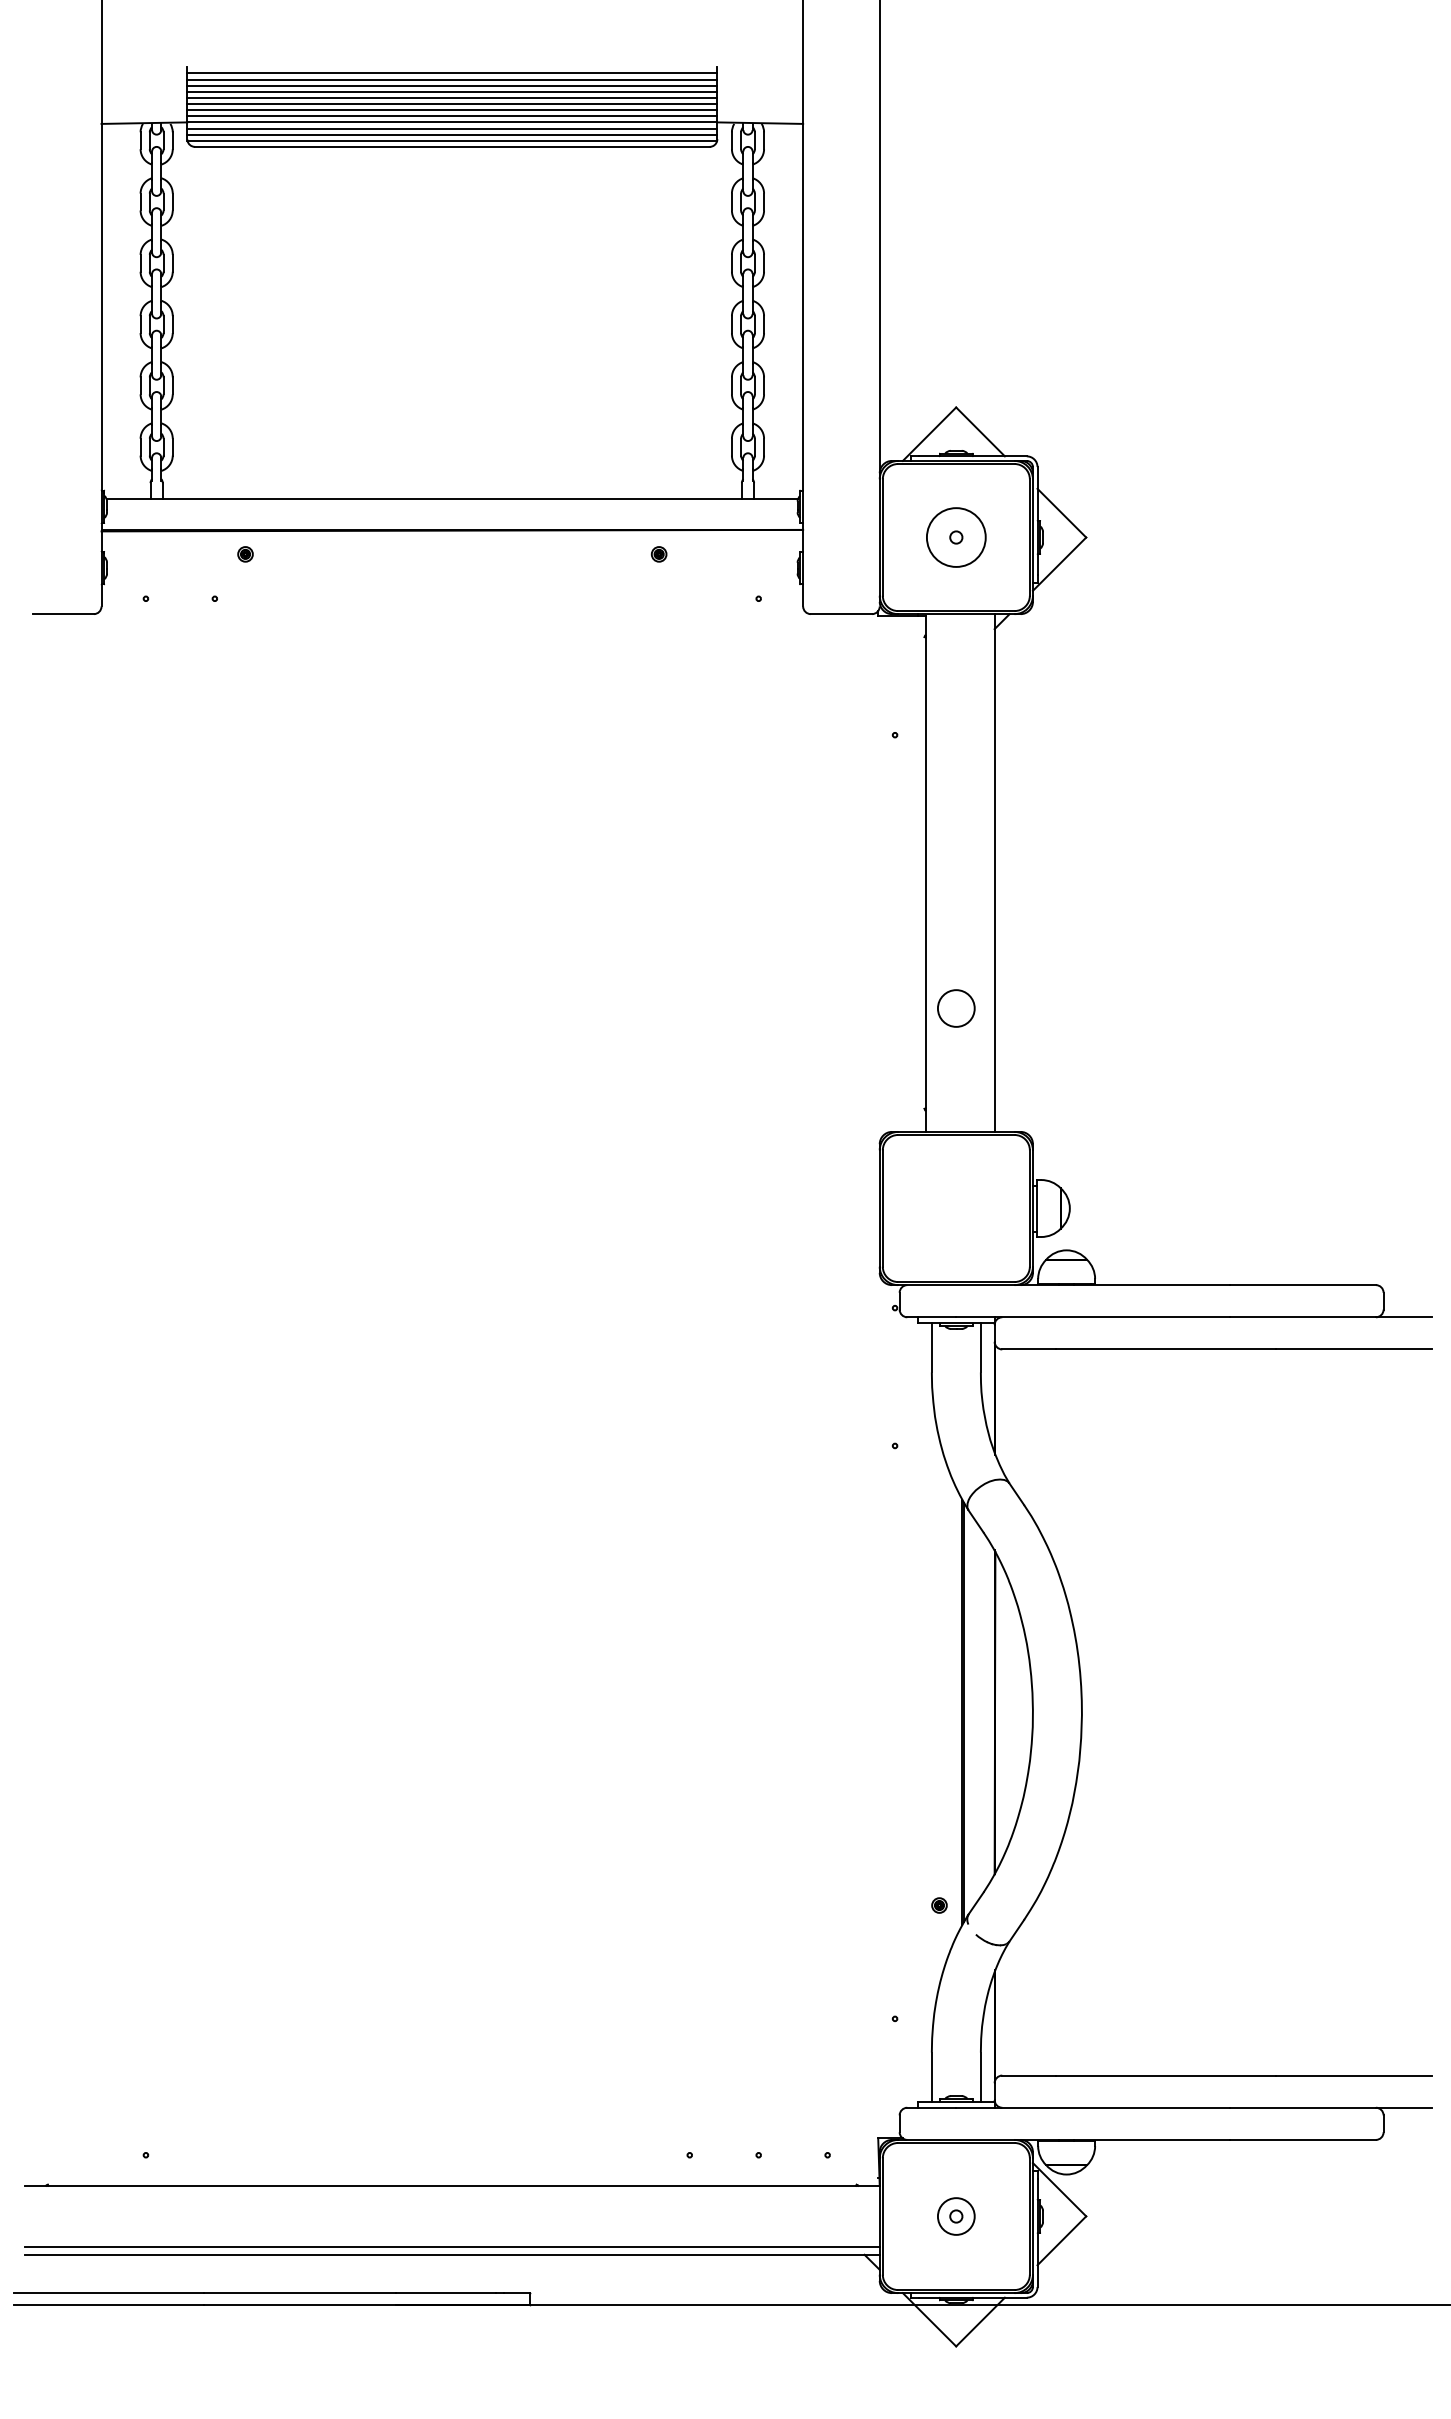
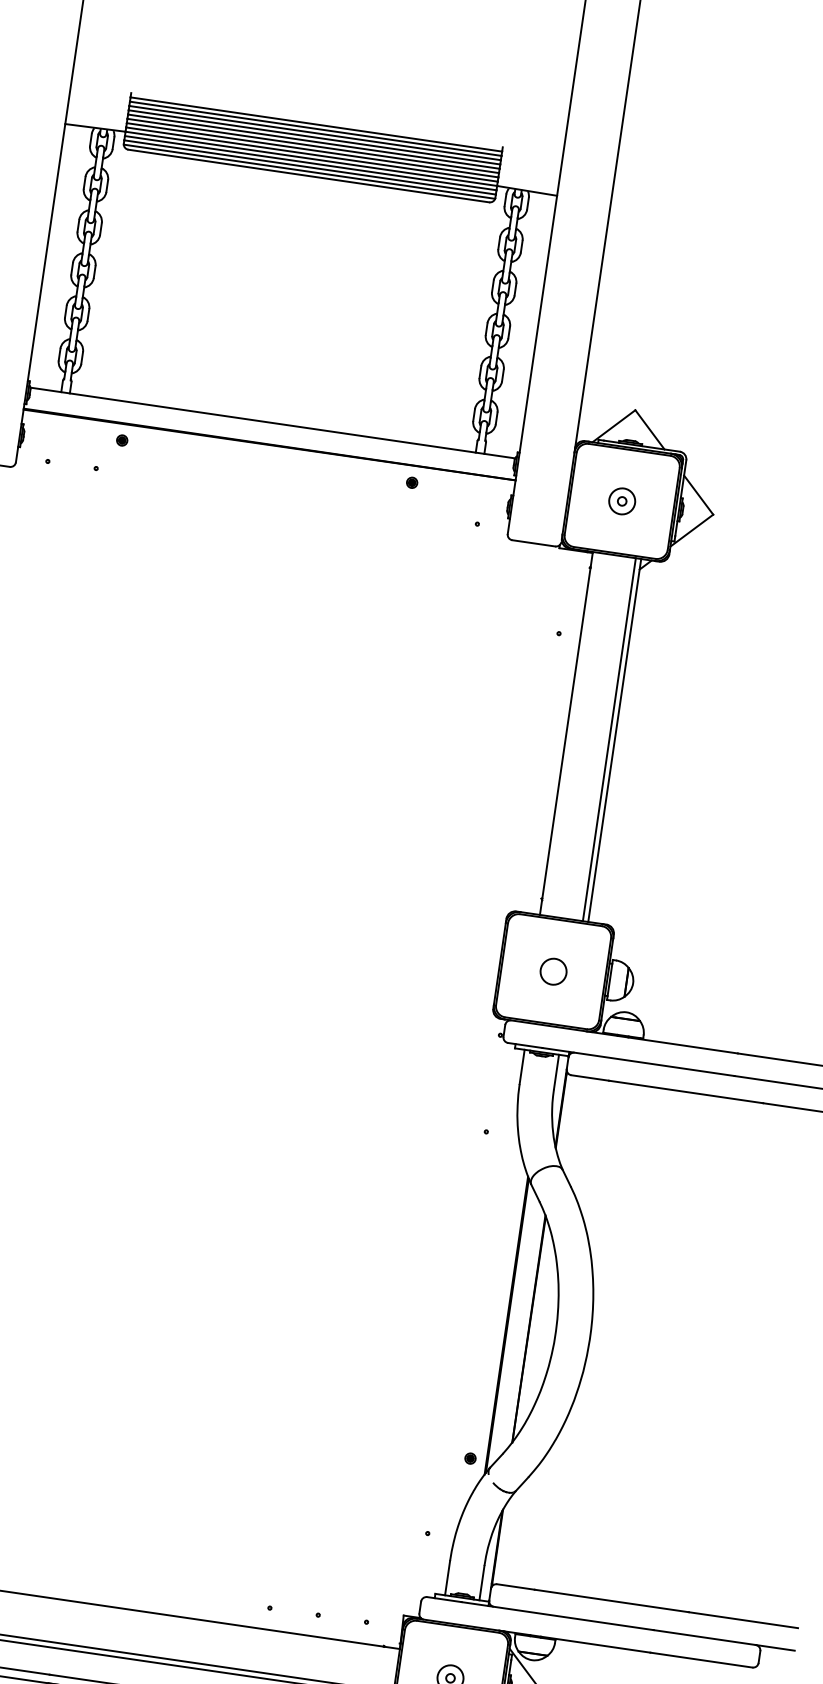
circle: (955, 537) -> (621, 501), size x0.62
line: (986, 872) -> (609, 739), added
circle: (956, 1008) -> (553, 971), moved

